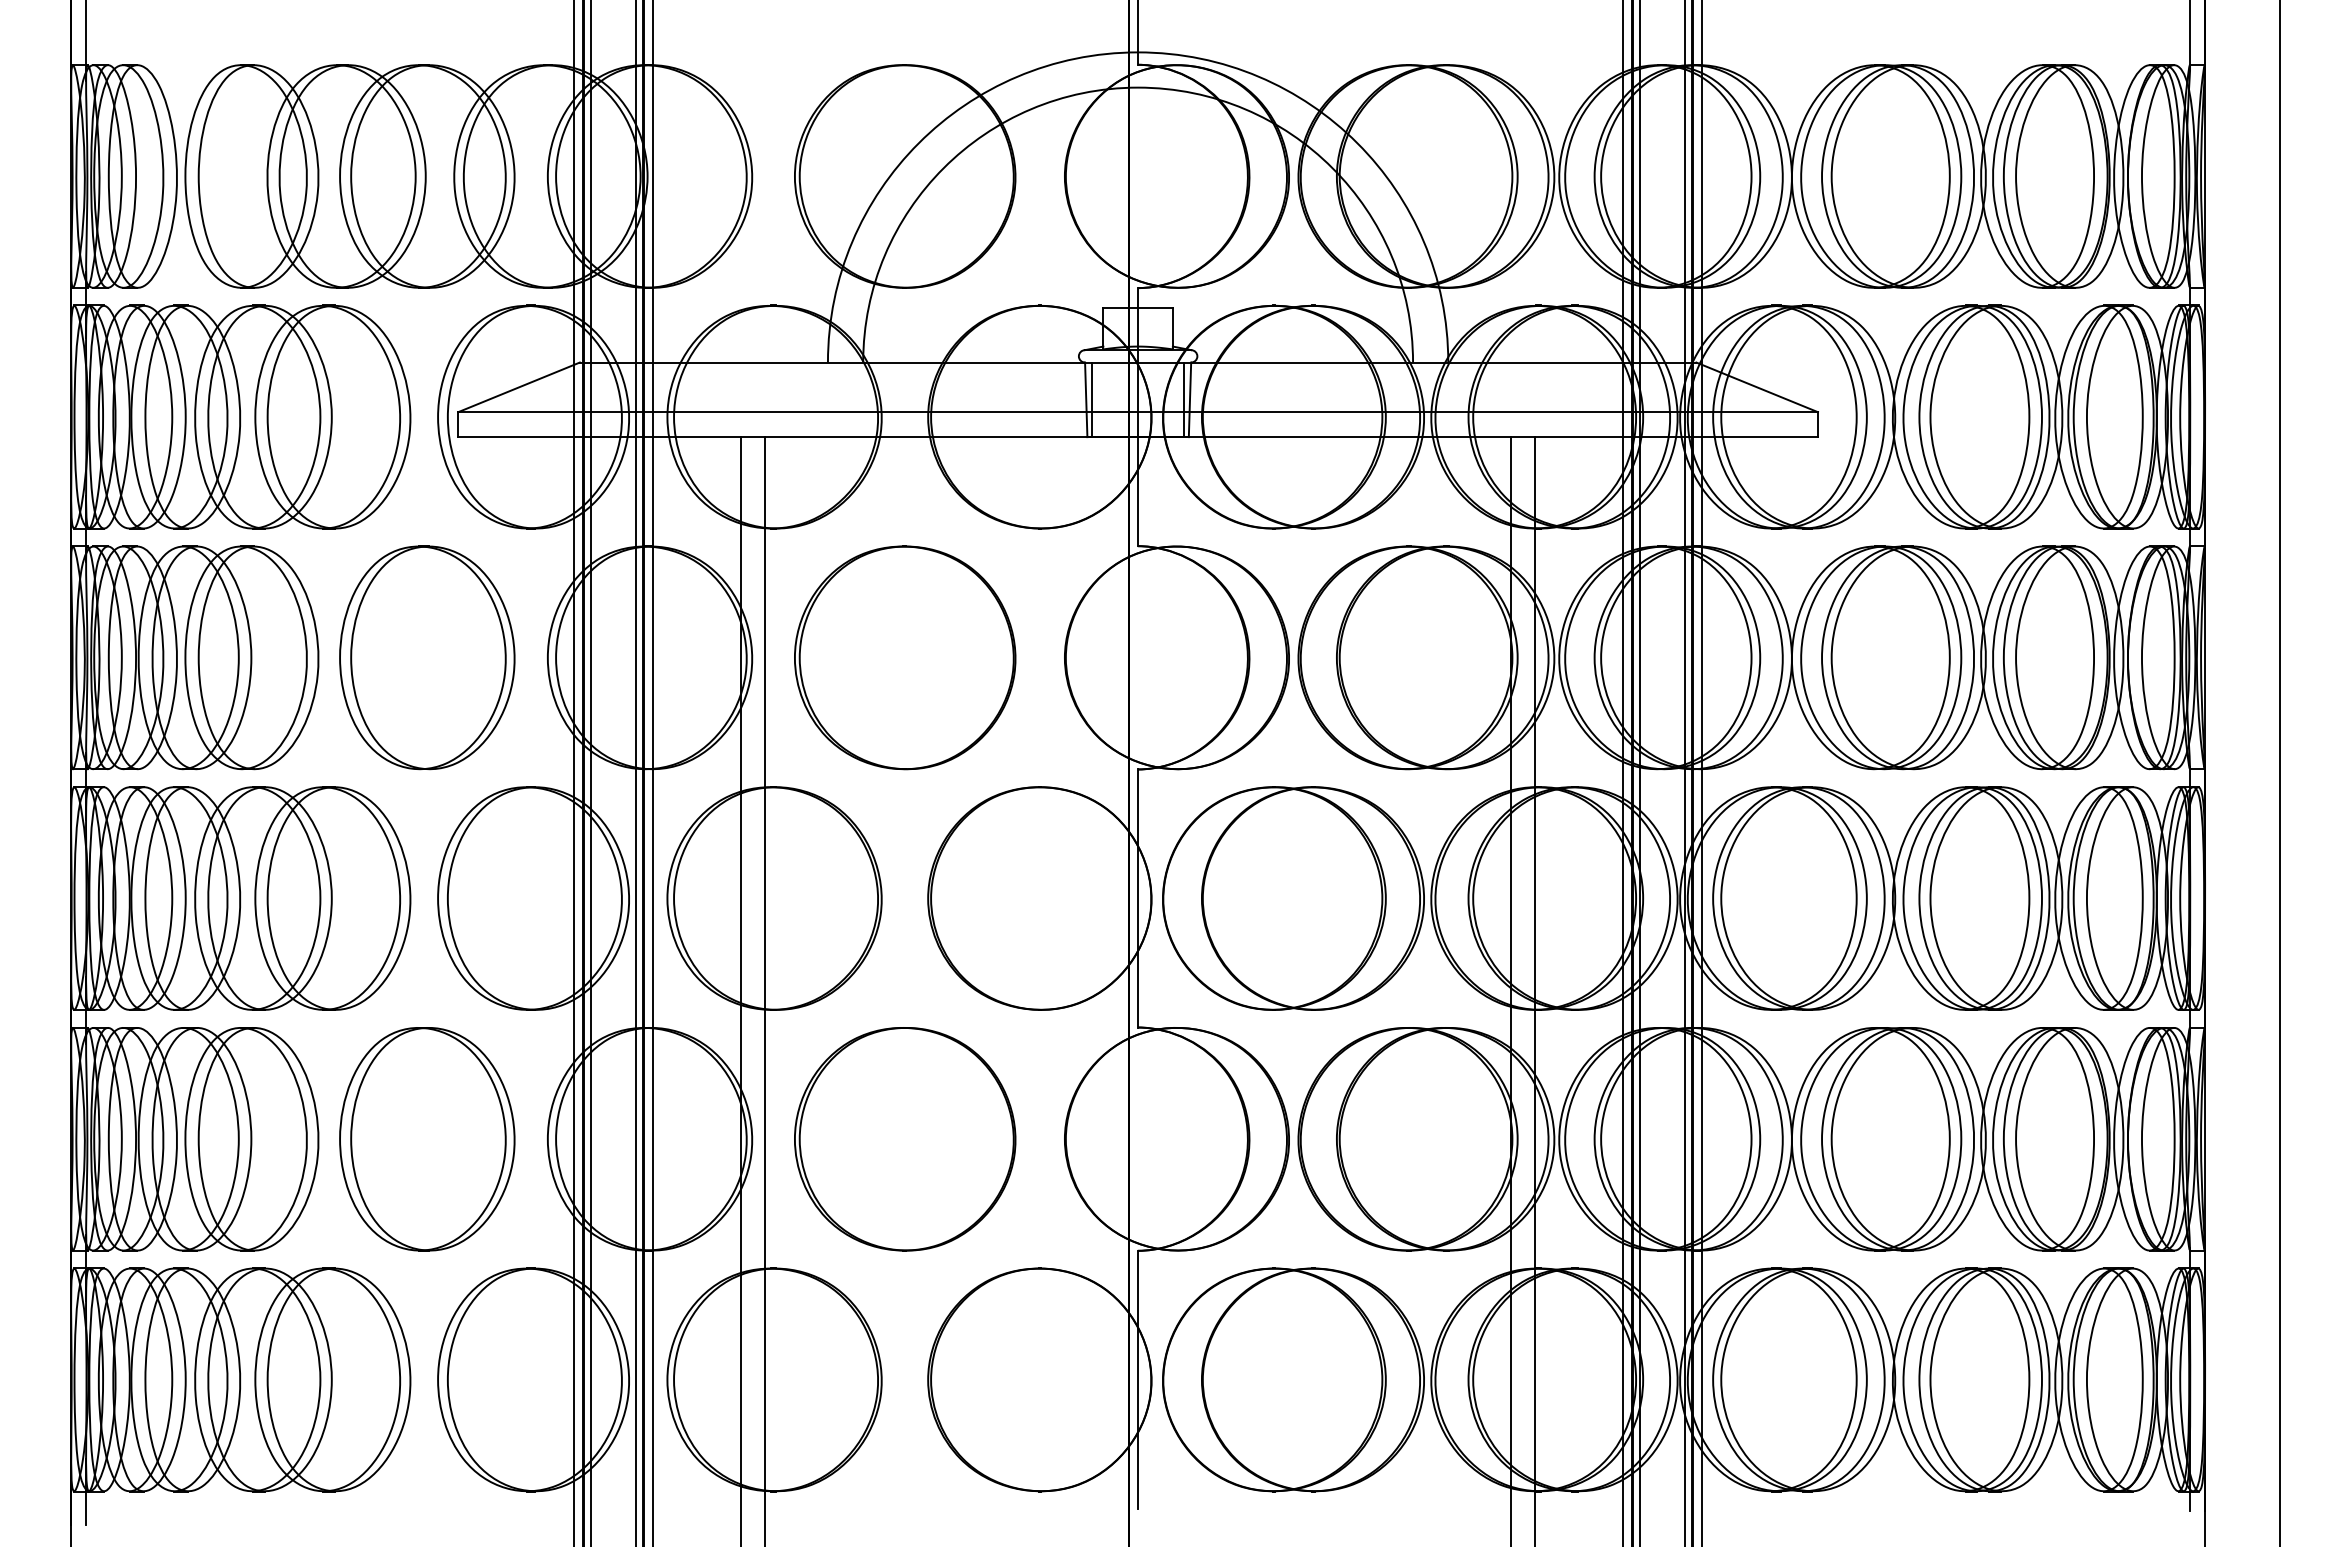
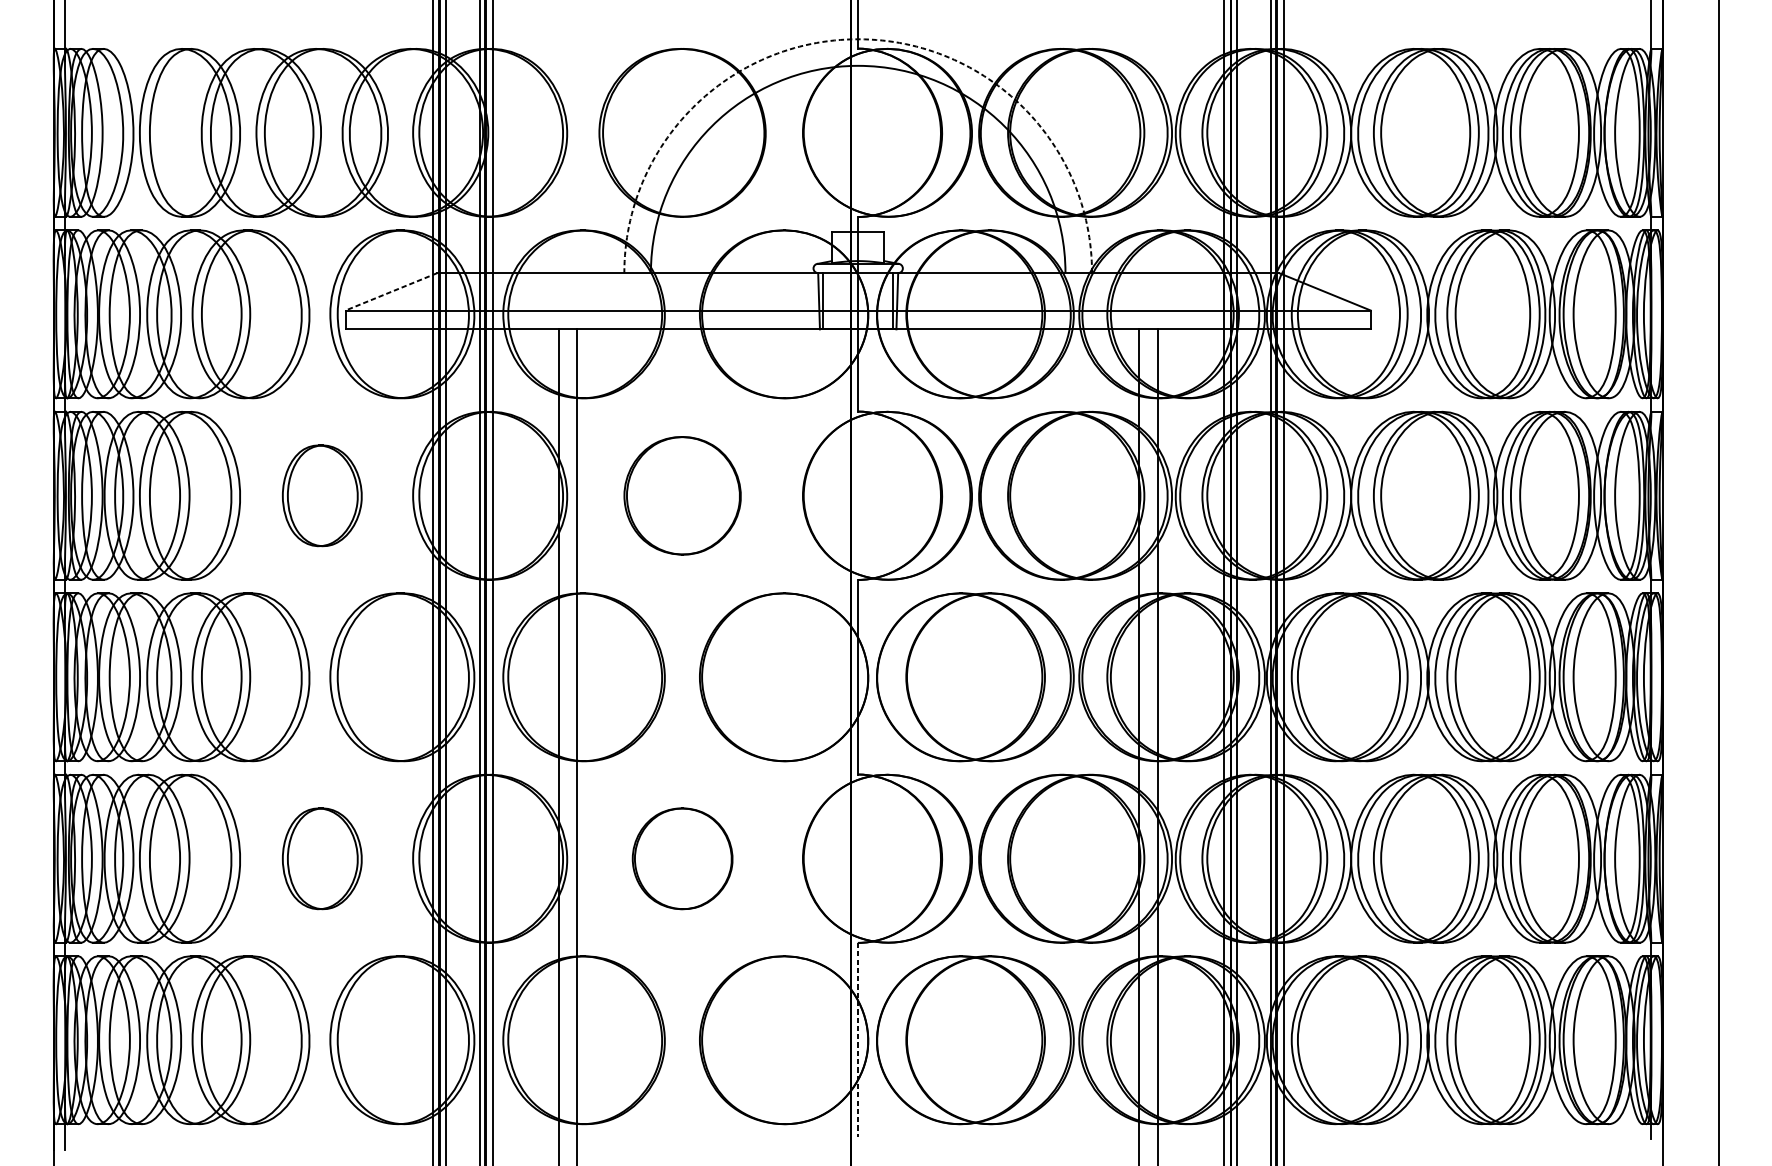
arc: (1138, 52) -> (858, 39), solid -> dashed
line: (519, 387) -> (391, 291), solid -> dashed
part: (427, 657) -> (322, 495), size x0.6
part: (905, 657) -> (682, 495), size x0.7
part: (427, 1139) -> (322, 858), size x0.6
part: (905, 1139) -> (682, 858), size x0.6
line: (1137, 1380) -> (857, 1040), solid -> dashed

